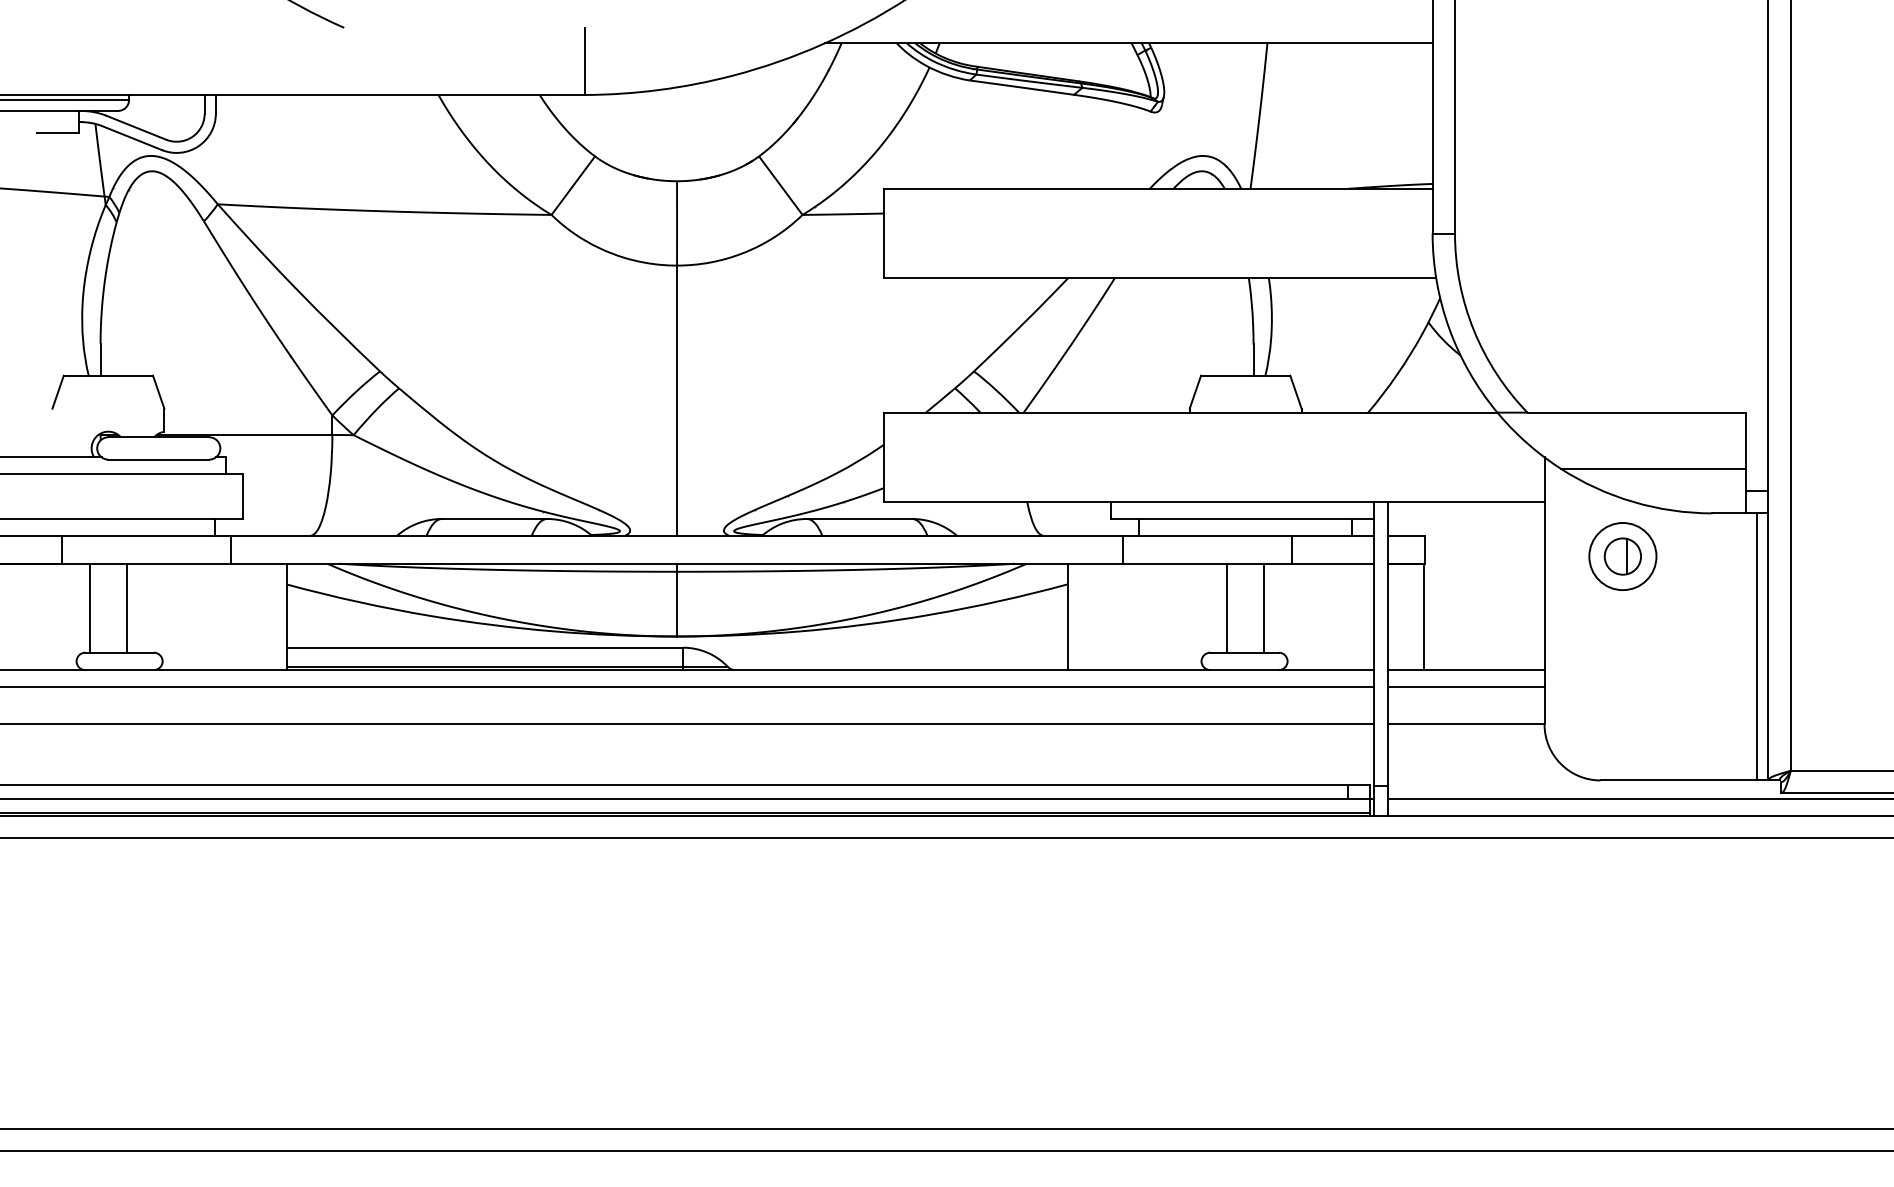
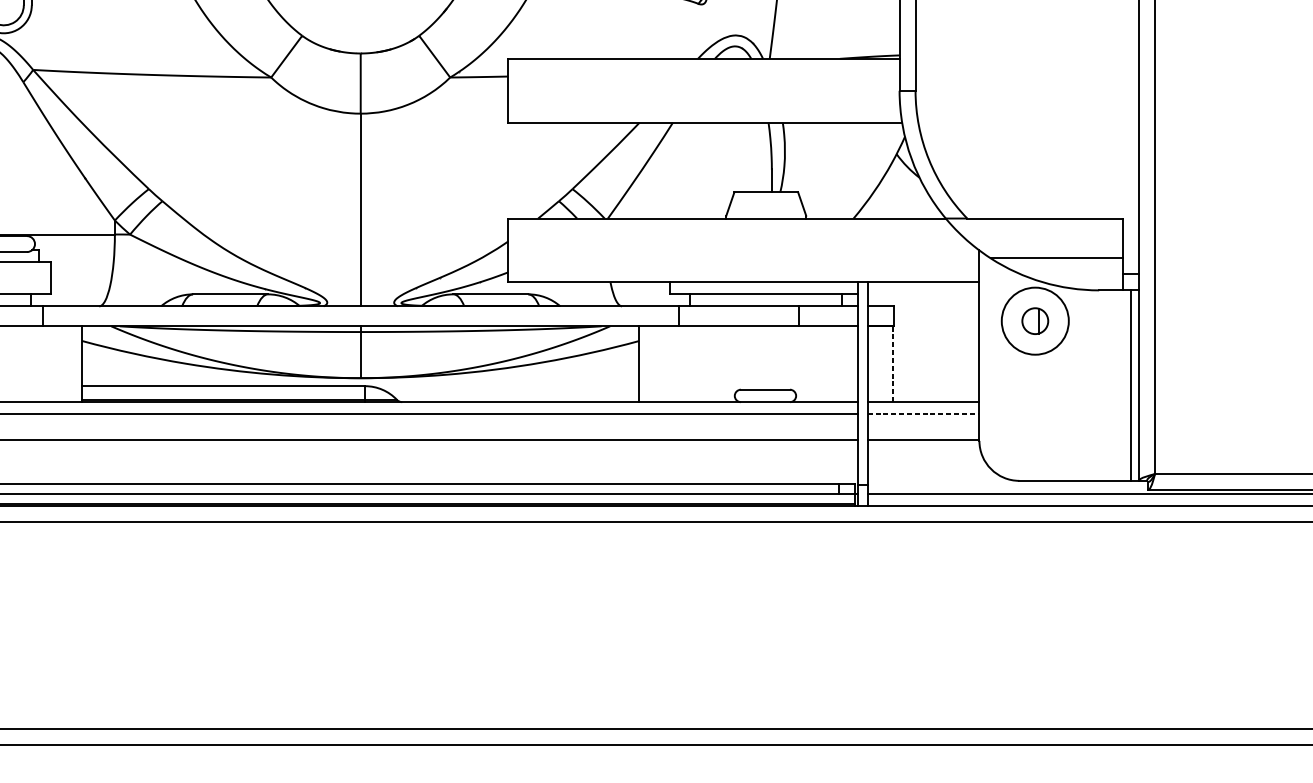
circle: (1622, 556) -> (1035, 321), size x1.4
line: (1226, 607) -> (752, 357), removed
line: (1264, 607) -> (779, 357), removed
line: (1423, 616) -> (893, 363), solid -> dashed
line: (1466, 686) -> (923, 413), solid -> dashed

